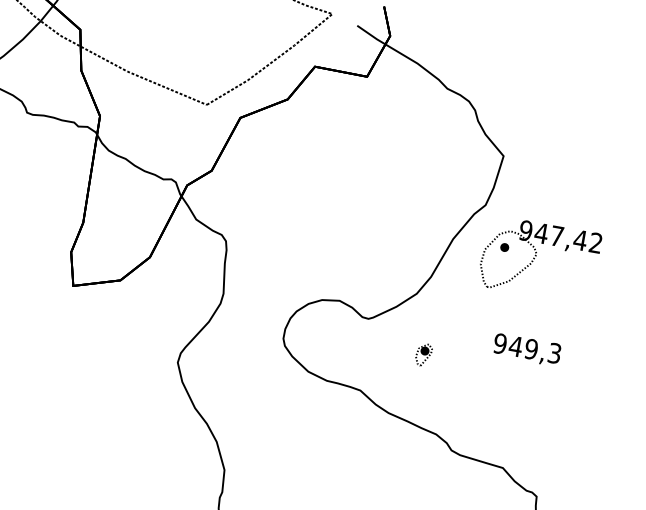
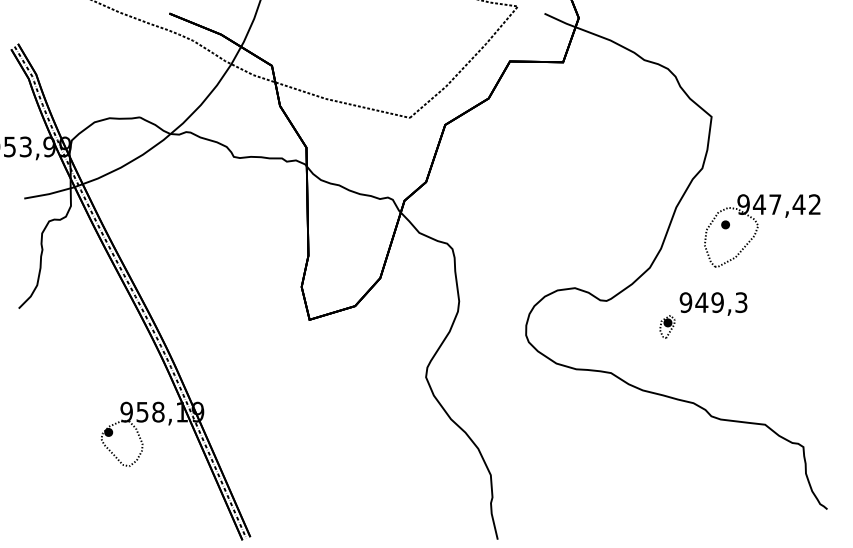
part: (540, 259) -> (762, 230), moved
text: (527, 349) -> (713, 303), moved

